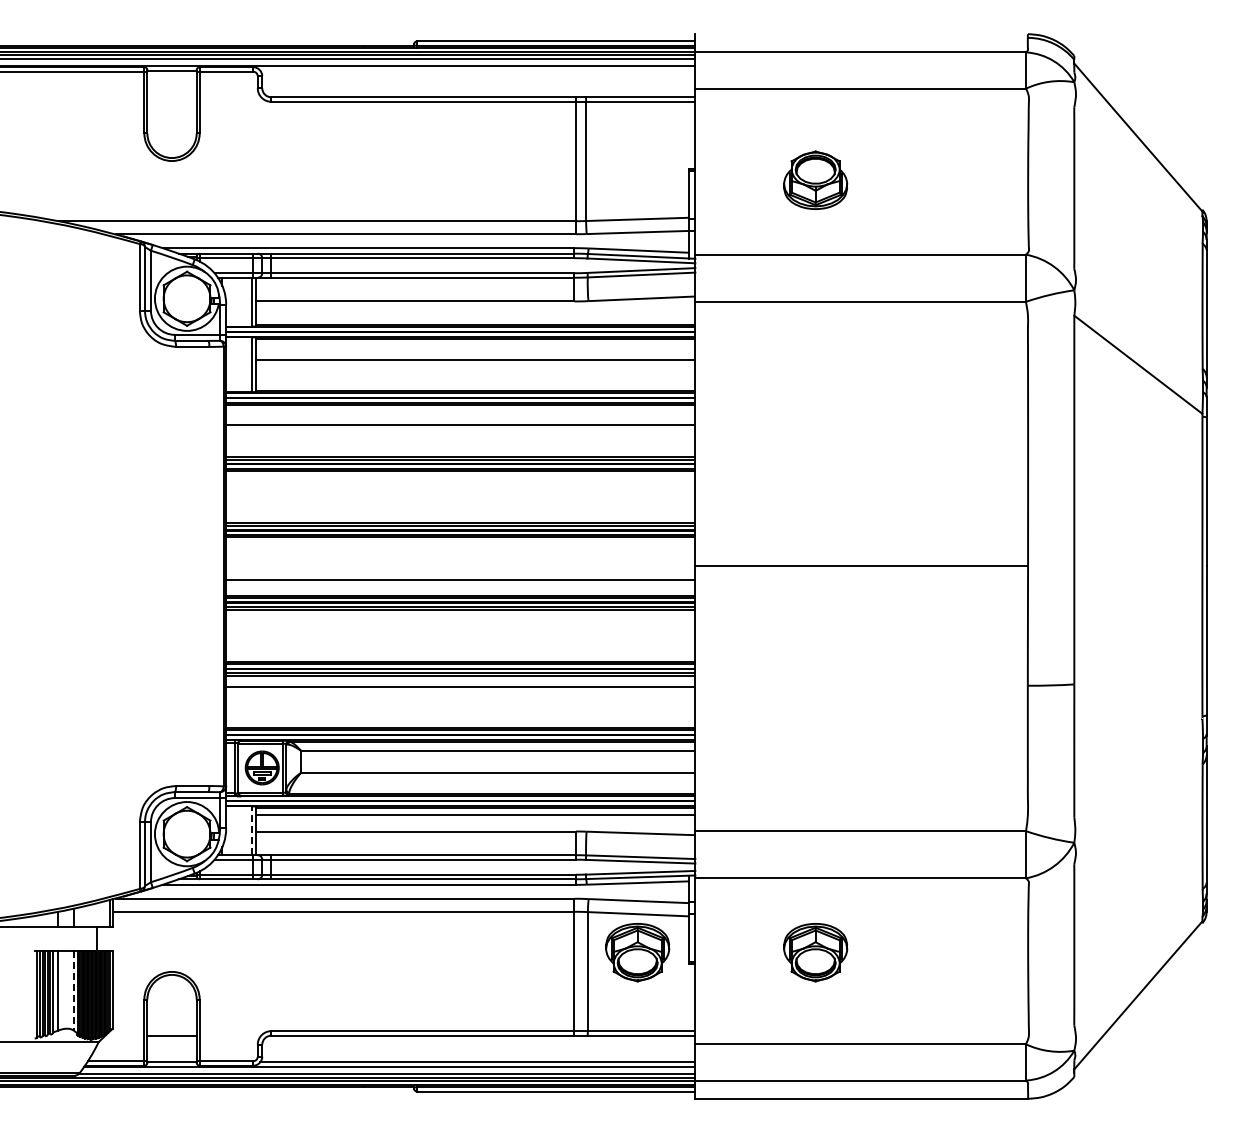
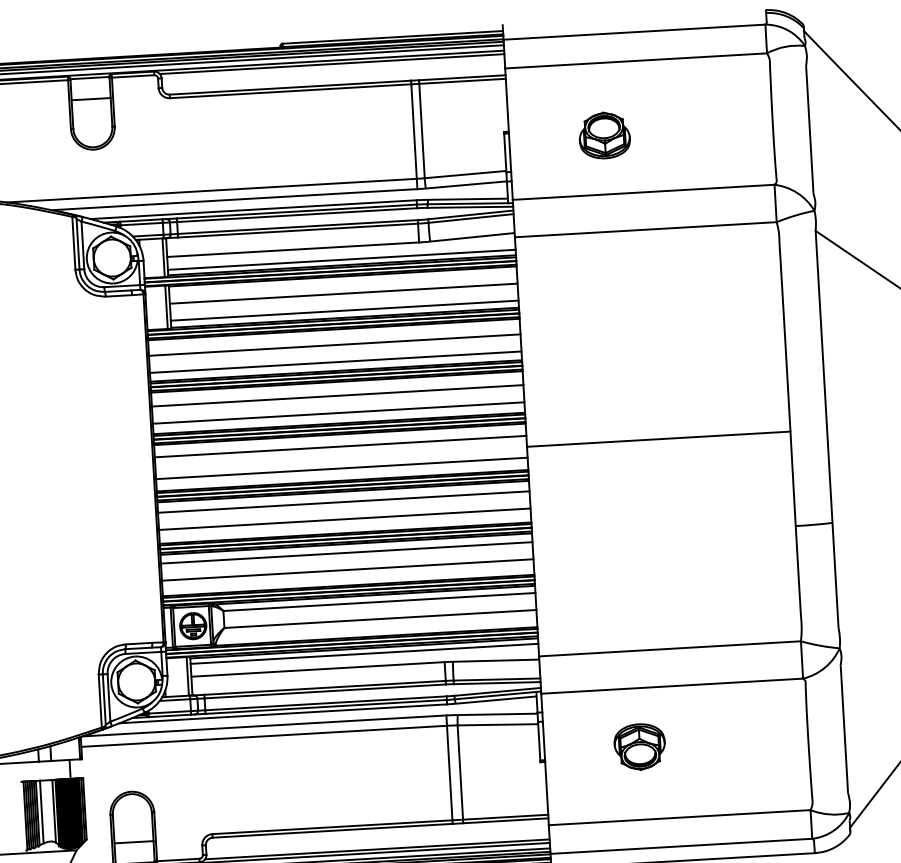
line: (477, 70) -> (331, 64), added
line: (171, 97) -> (90, 99), added
line: (475, 317) -> (341, 259), added
line: (475, 381) -> (344, 310), added
line: (460, 446) -> (335, 362), added
line: (460, 488) -> (337, 395), added
line: (460, 510) -> (338, 413), added
line: (460, 552) -> (340, 446), added
line: (460, 622) -> (343, 501), added
line: (460, 644) -> (344, 519), added
line: (460, 708) -> (347, 570), added
line: (251, 830) -> (187, 676), dashed -> solid
part: (637, 952) -> (498, 755), removed
line: (73, 991) -> (53, 811), dashed -> solid

